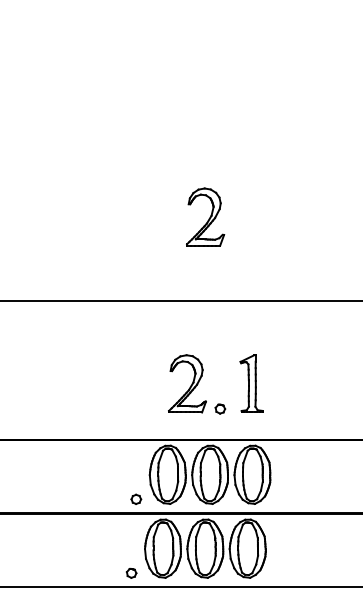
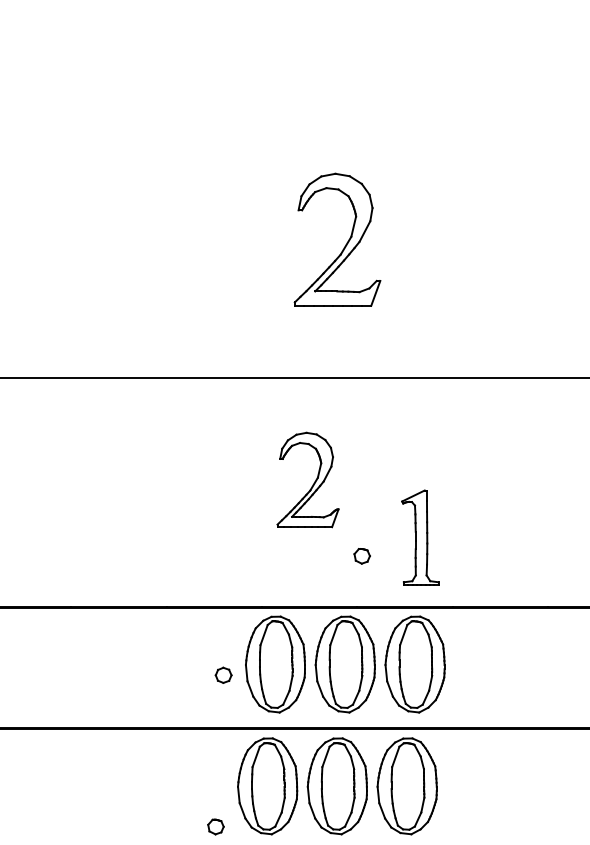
part: (205, 216) -> (337, 238), size x1.4
part: (187, 383) -> (308, 479), moved
part: (251, 383) -> (420, 537), moved
part: (136, 498) -> (223, 673), moved

